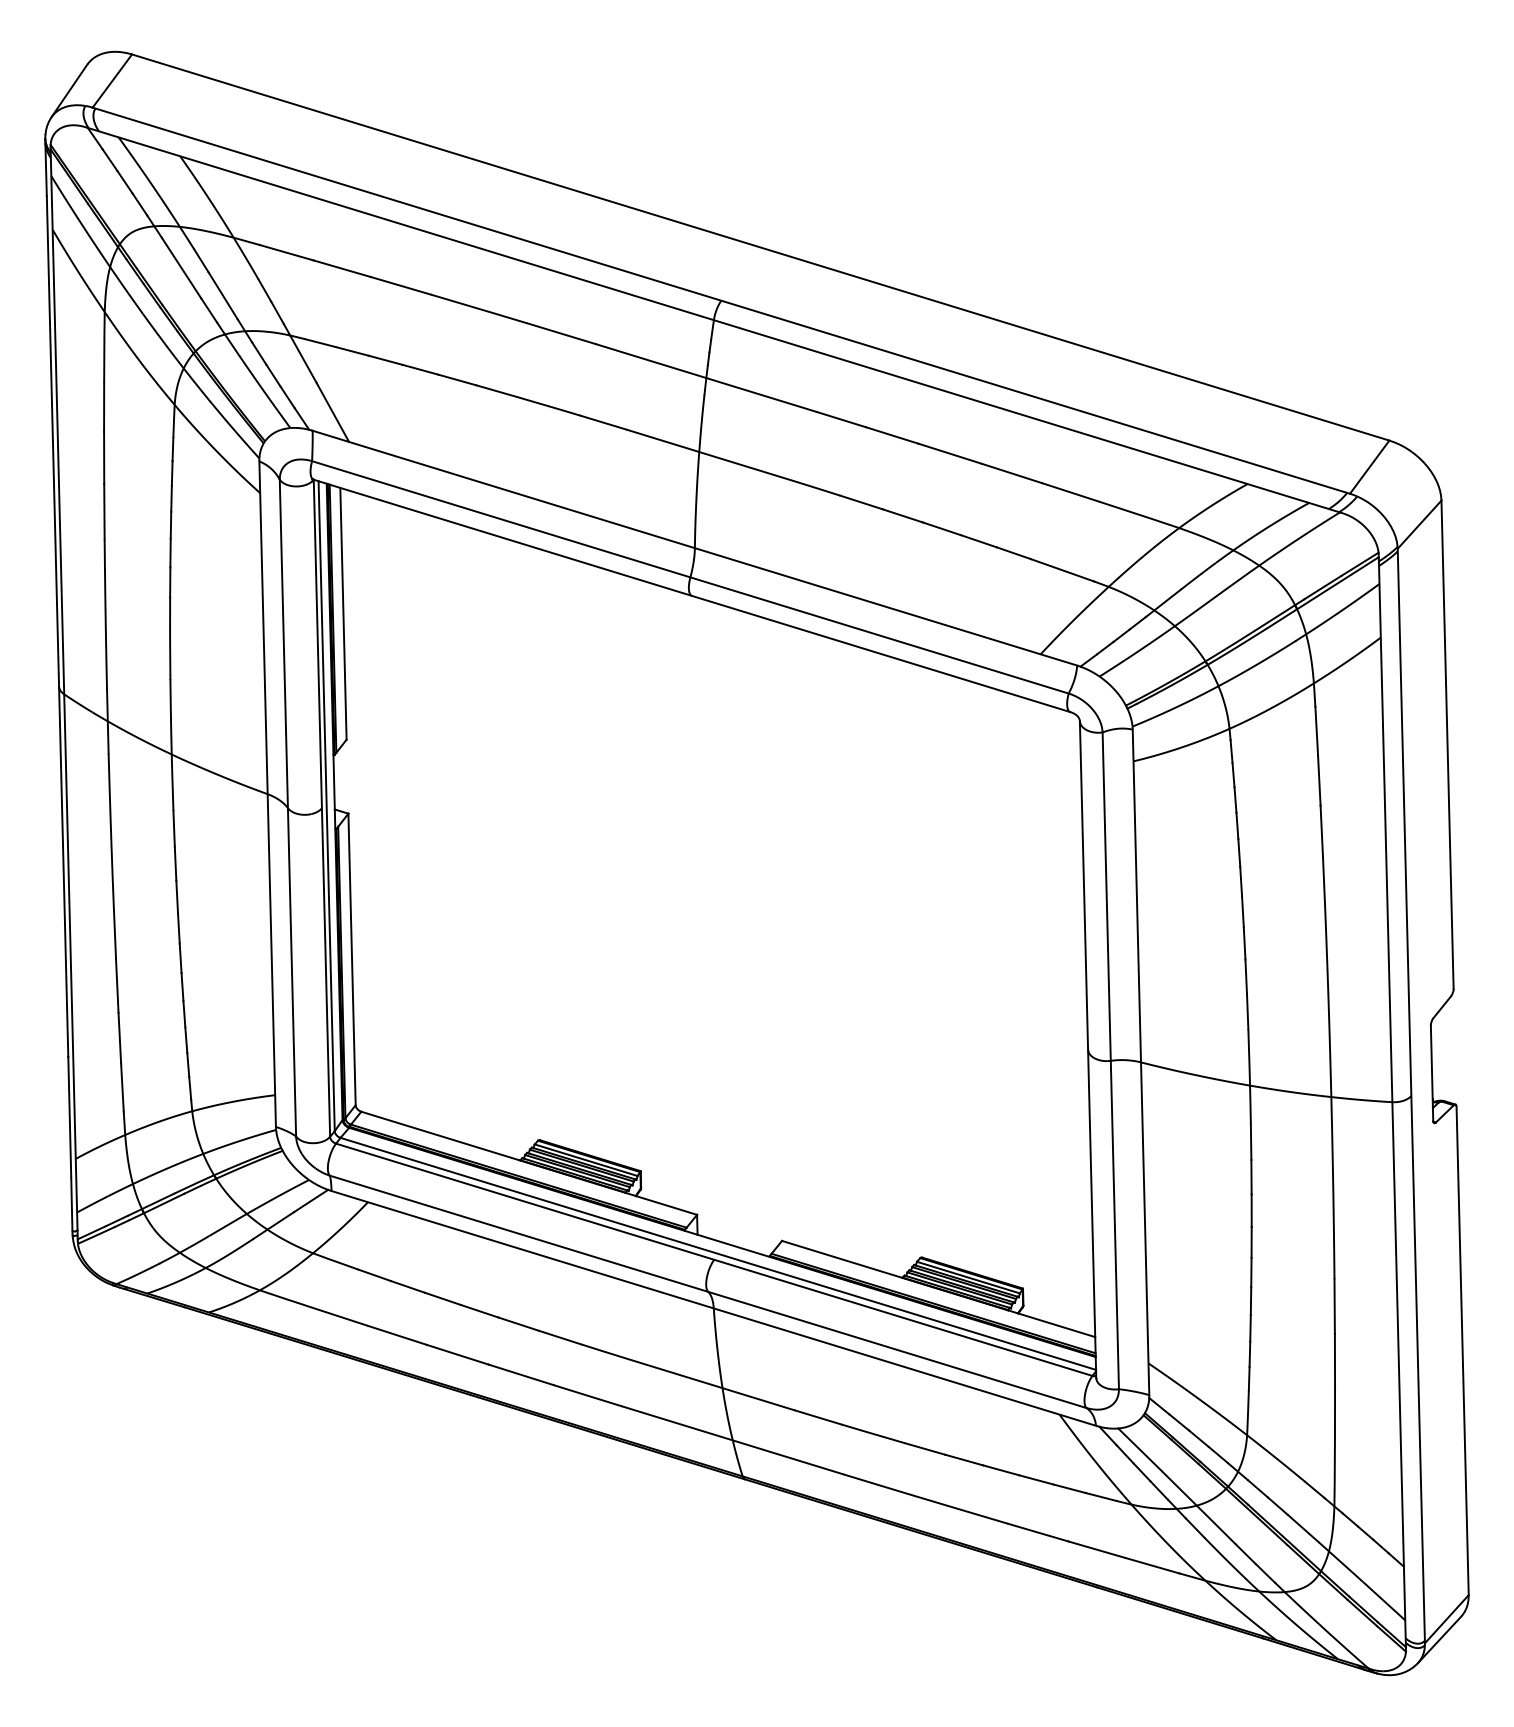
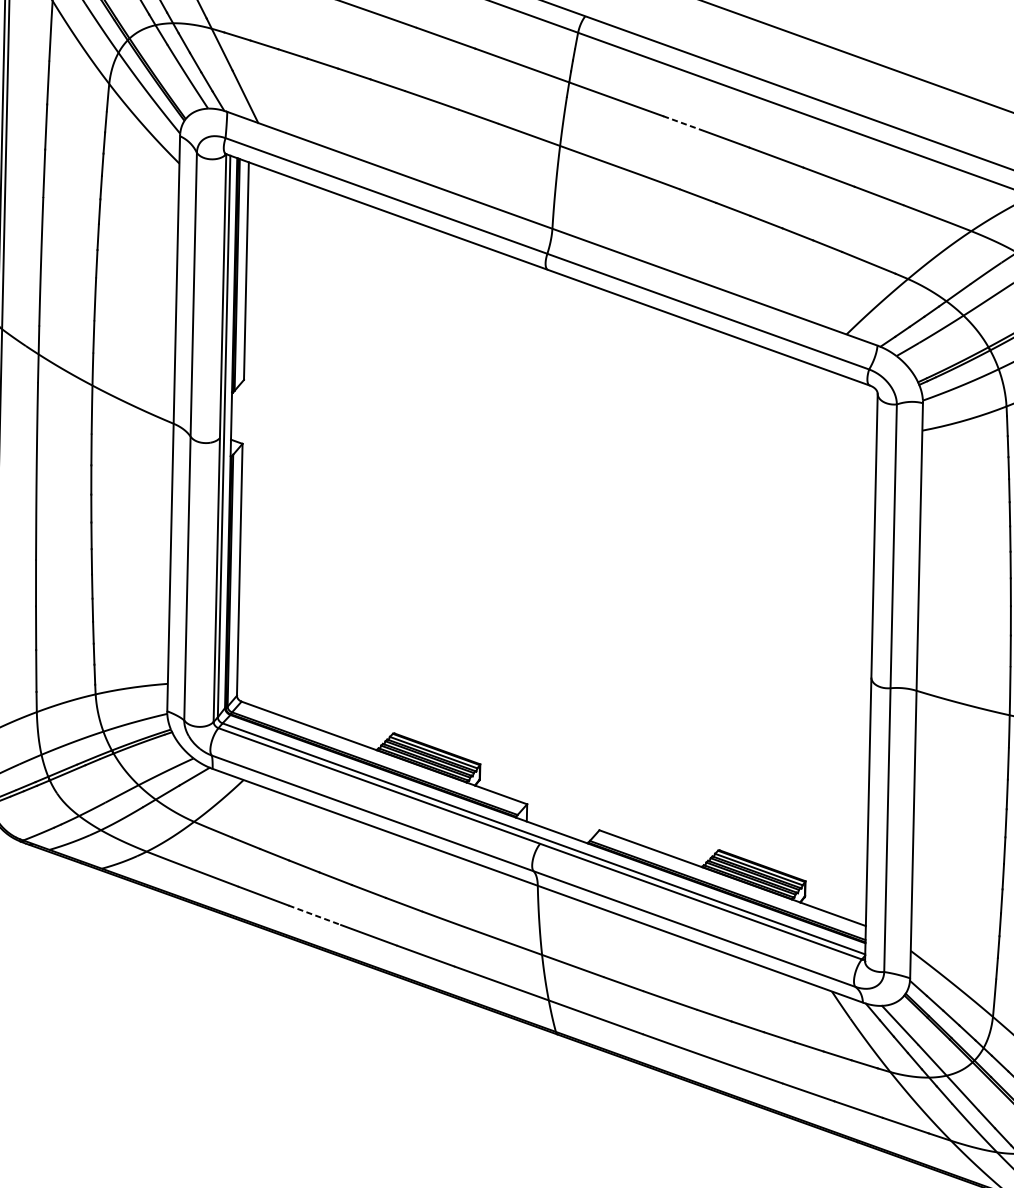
line: (841, 419) -> (684, 123), solid -> dashed
line: (458, 1354) -> (315, 915), solid -> dashed

